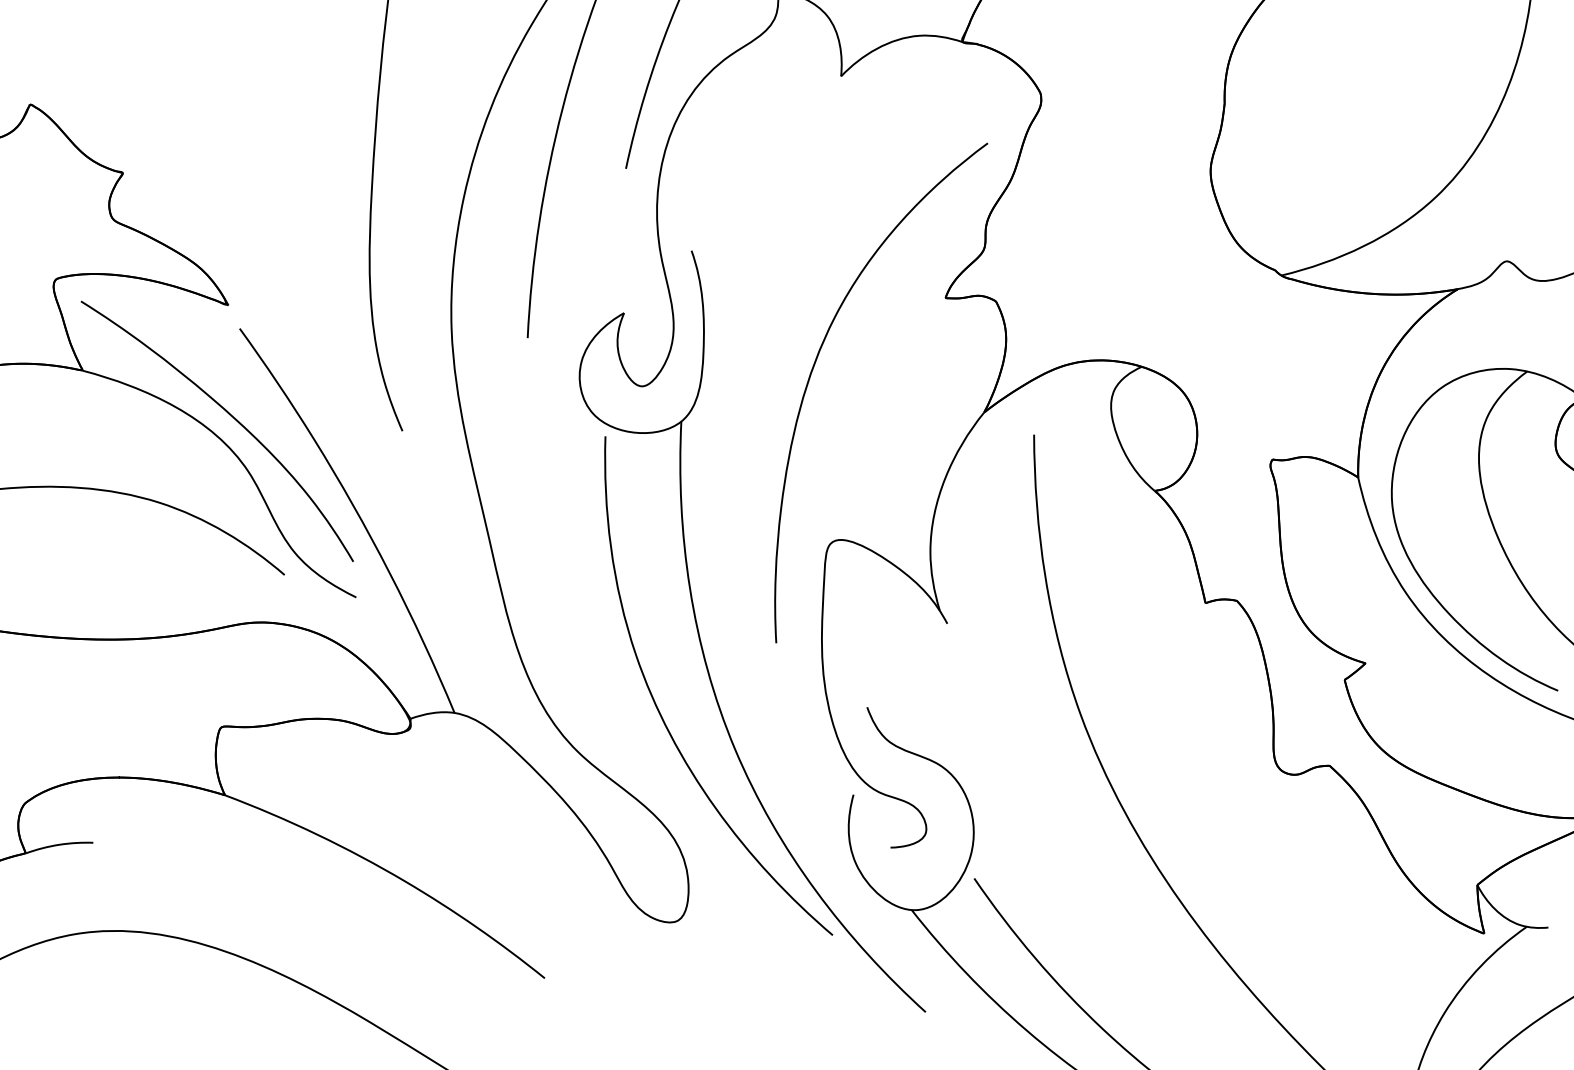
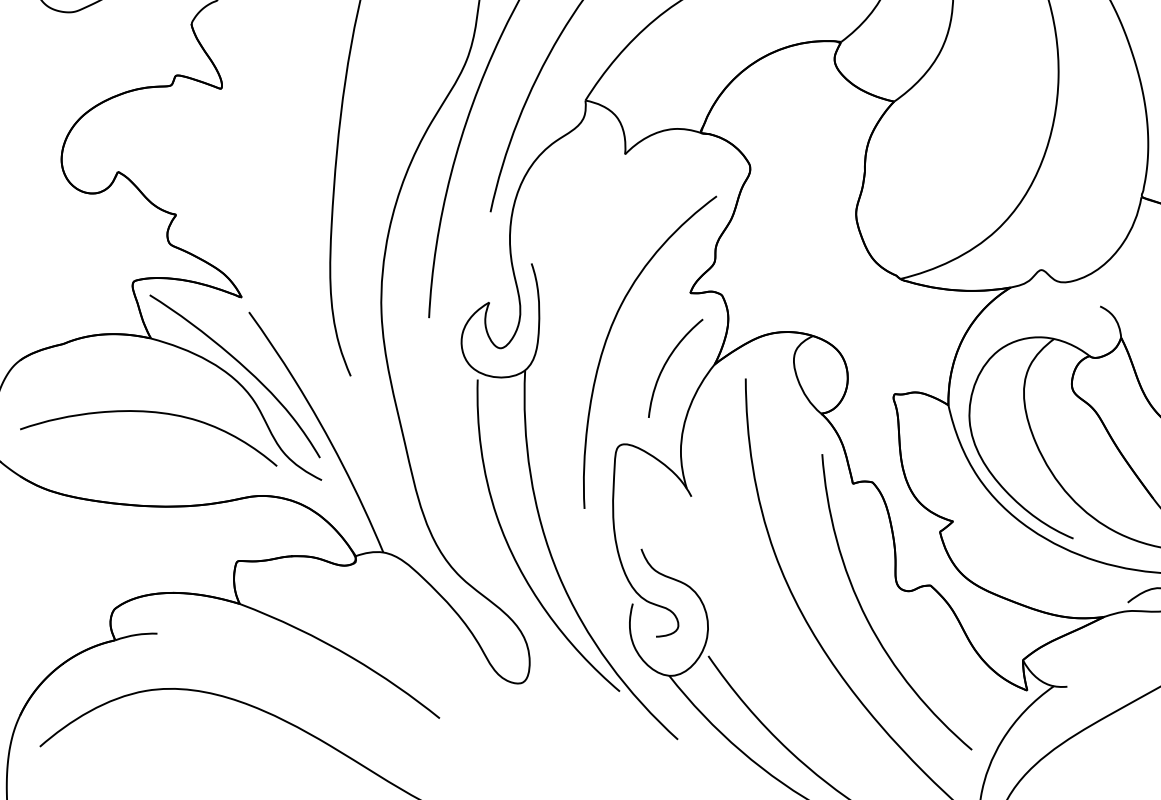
curve: (908, 409) -> (667, 362), added
curve: (1228, 816) -> (867, 617), added

